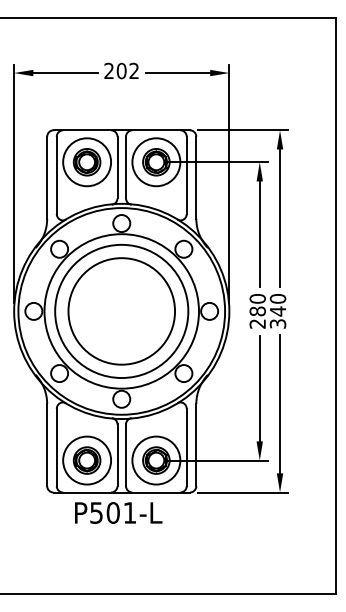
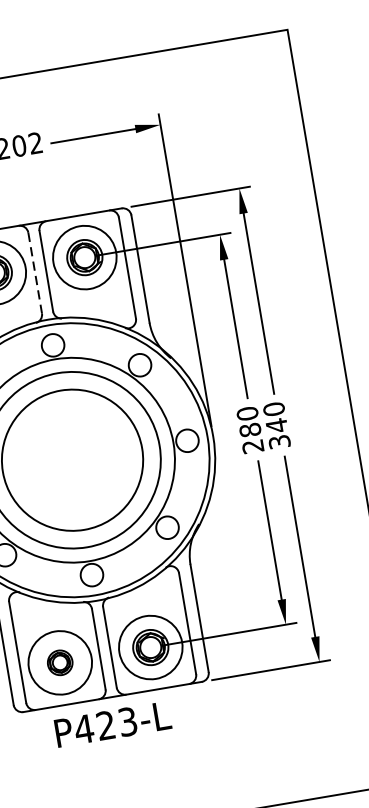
line: (117, 167) -> (35, 273), solid -> dashed
part: (86, 460) -> (59, 662), size x0.7
text: (112, 512) -> (104, 725), P501-L -> P423-L

